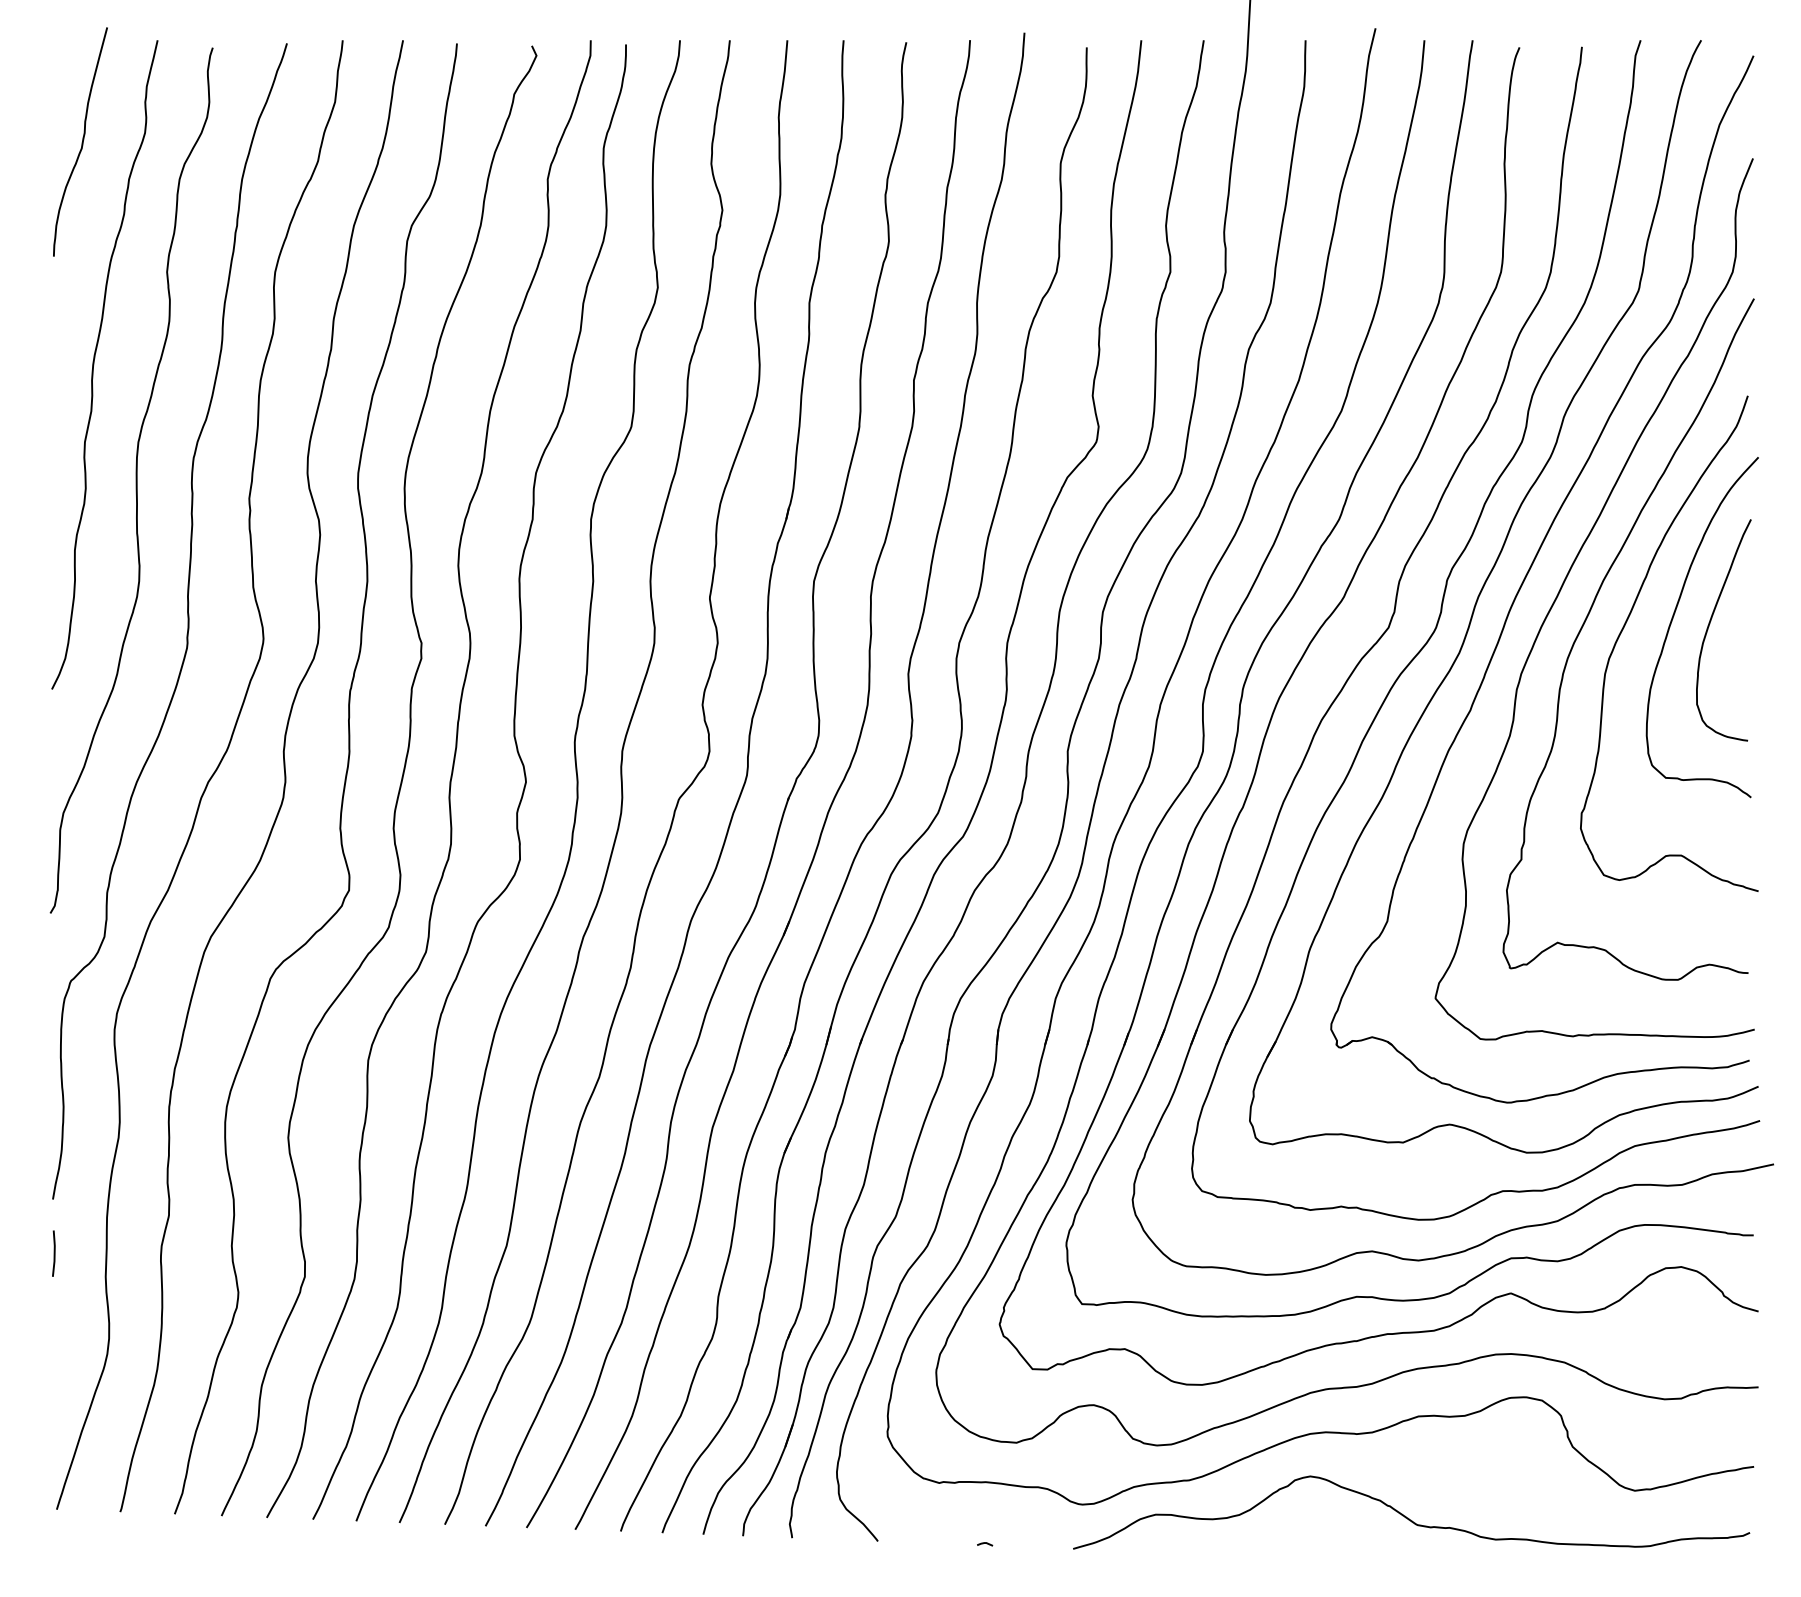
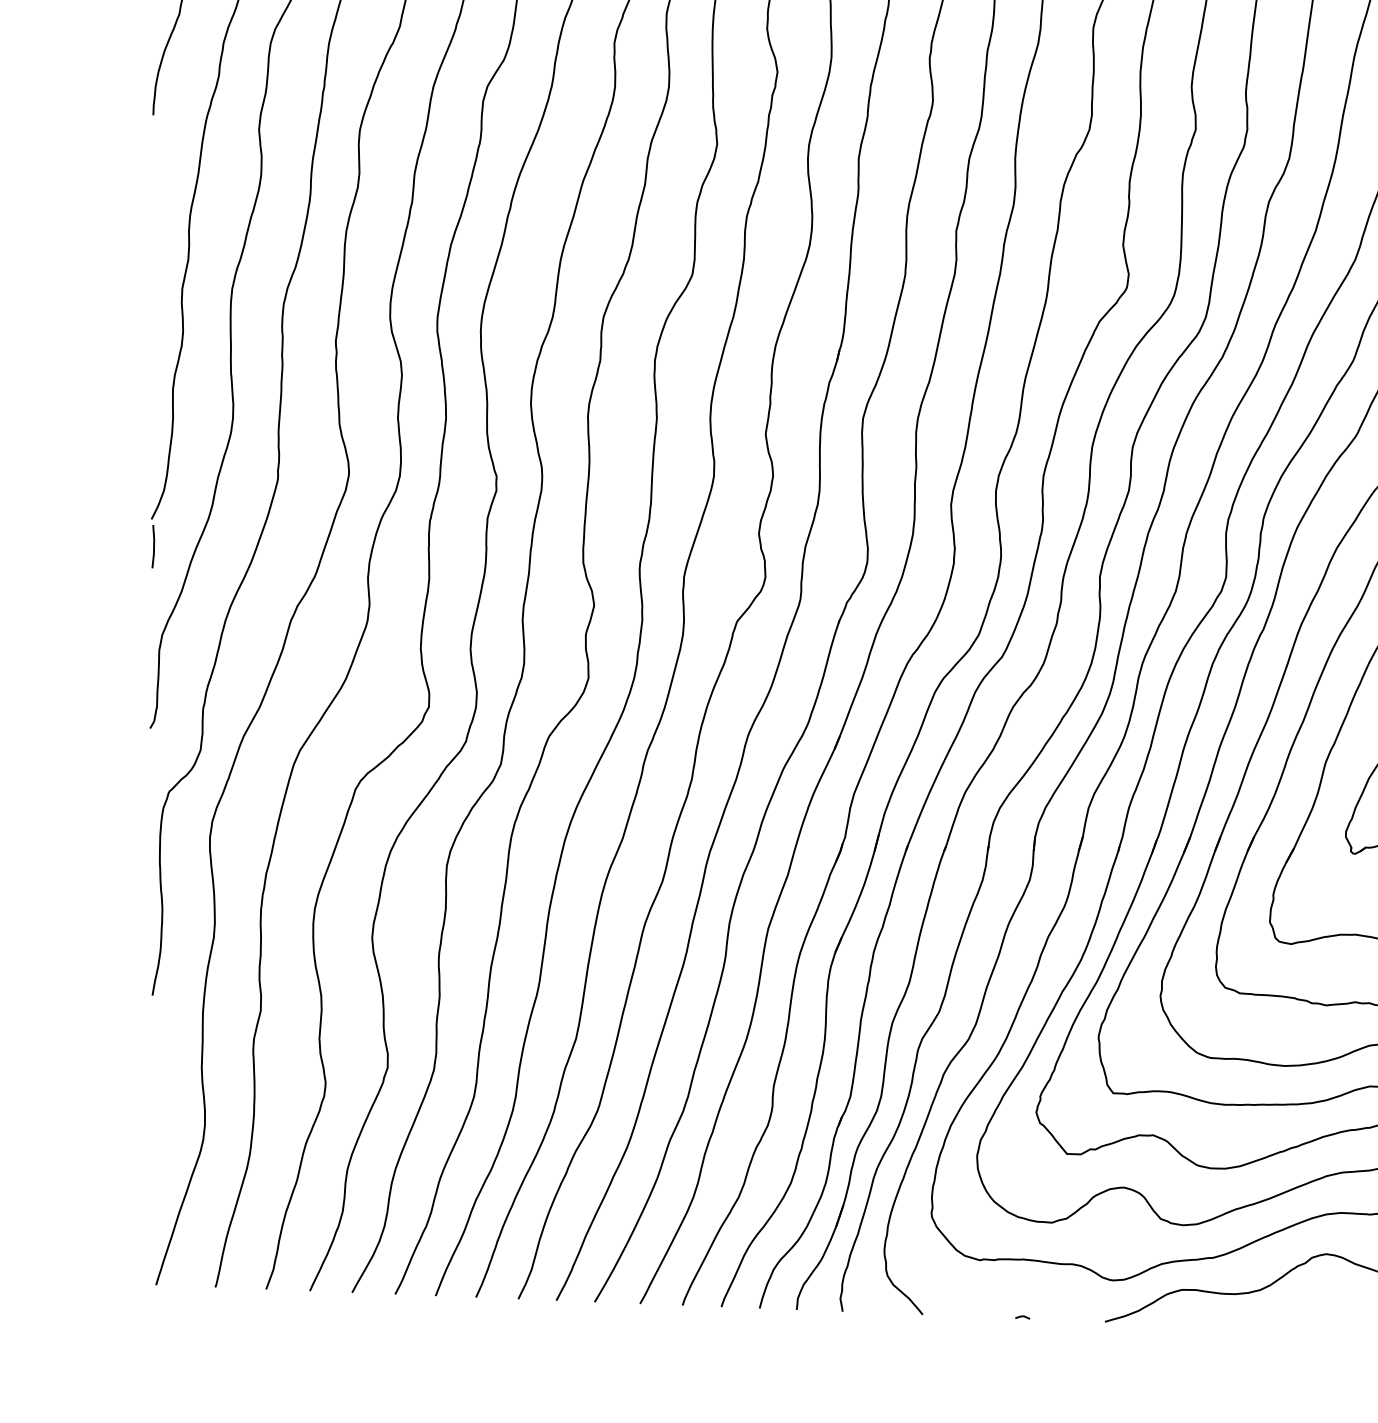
line: (53, 1253) -> (153, 546), moved

